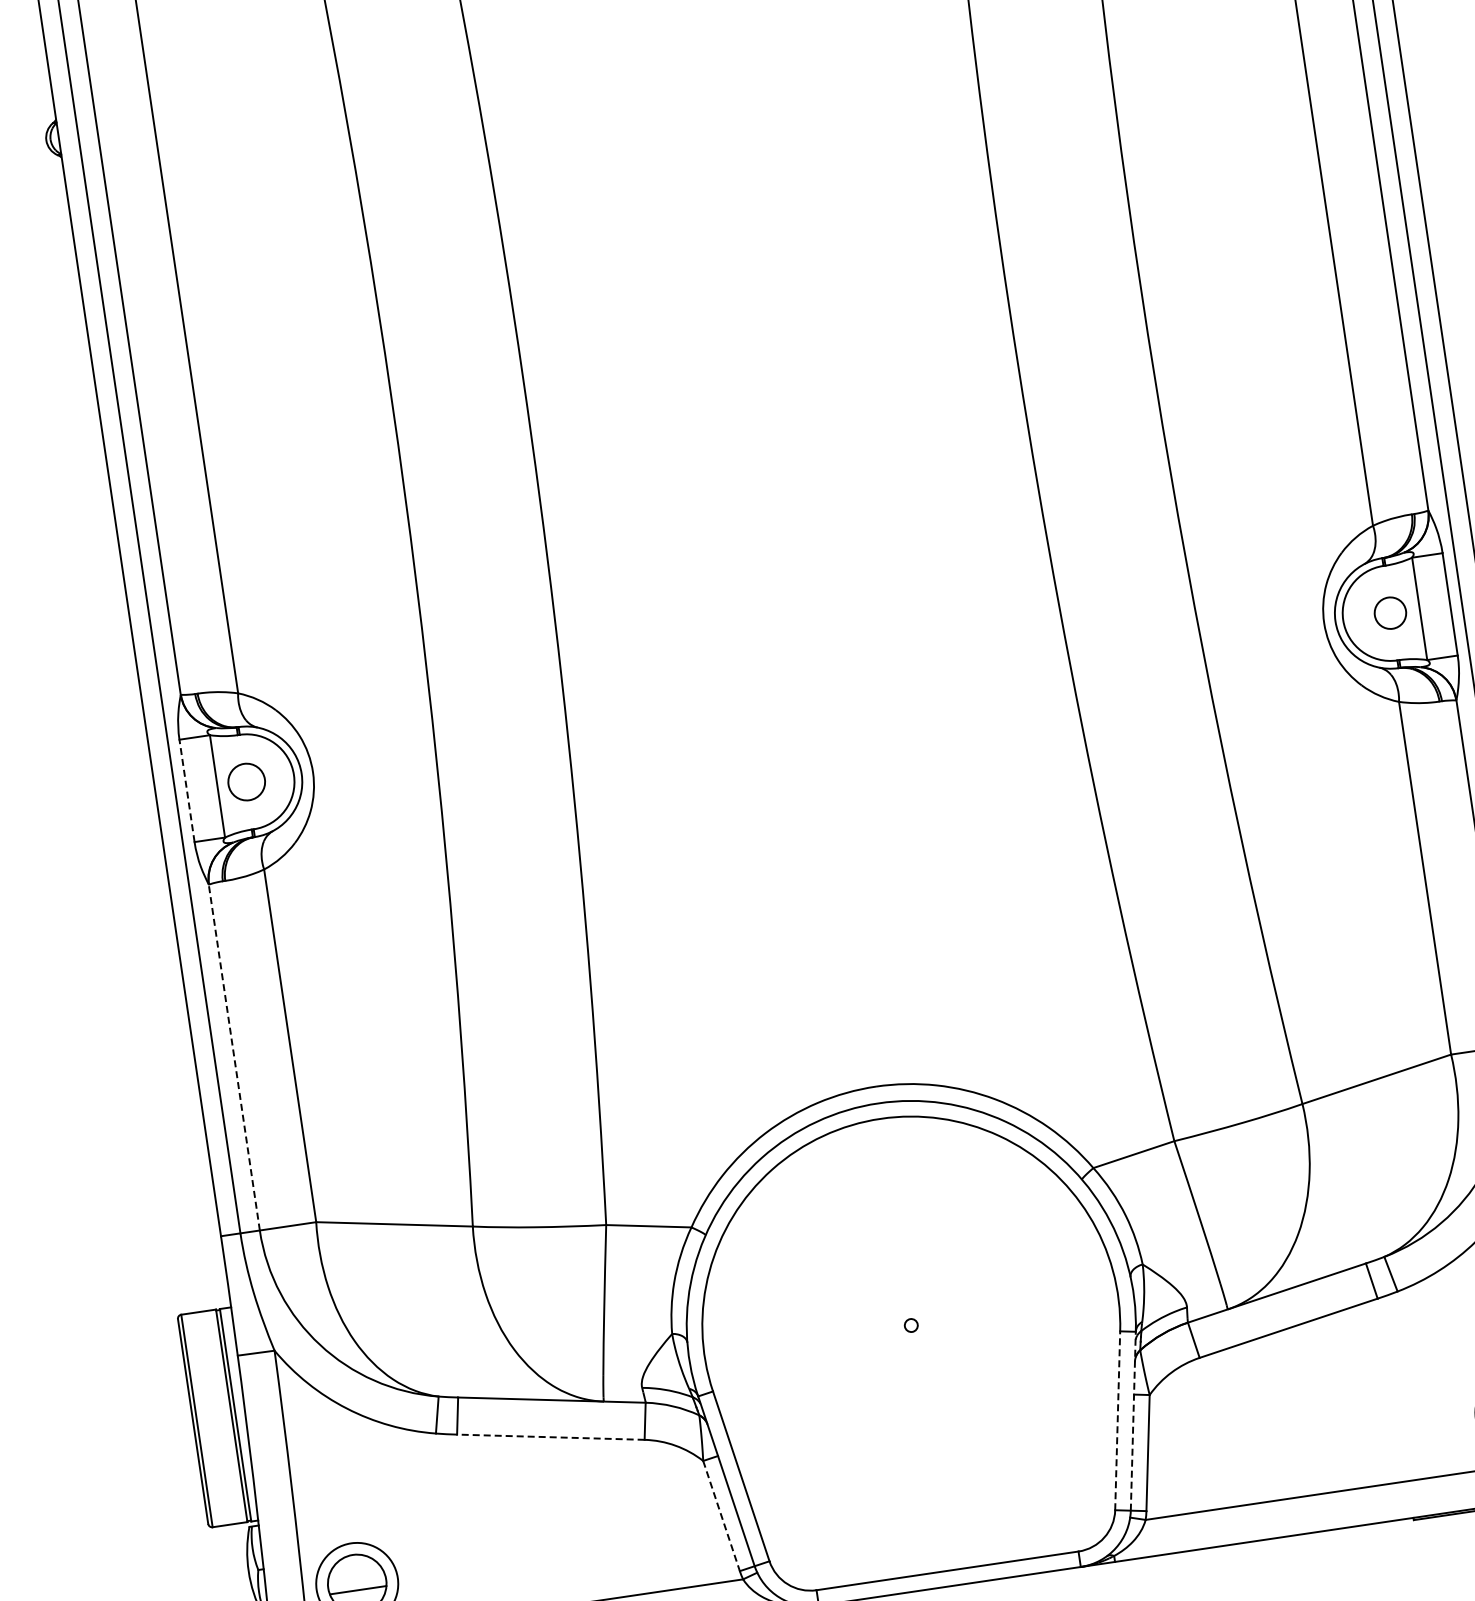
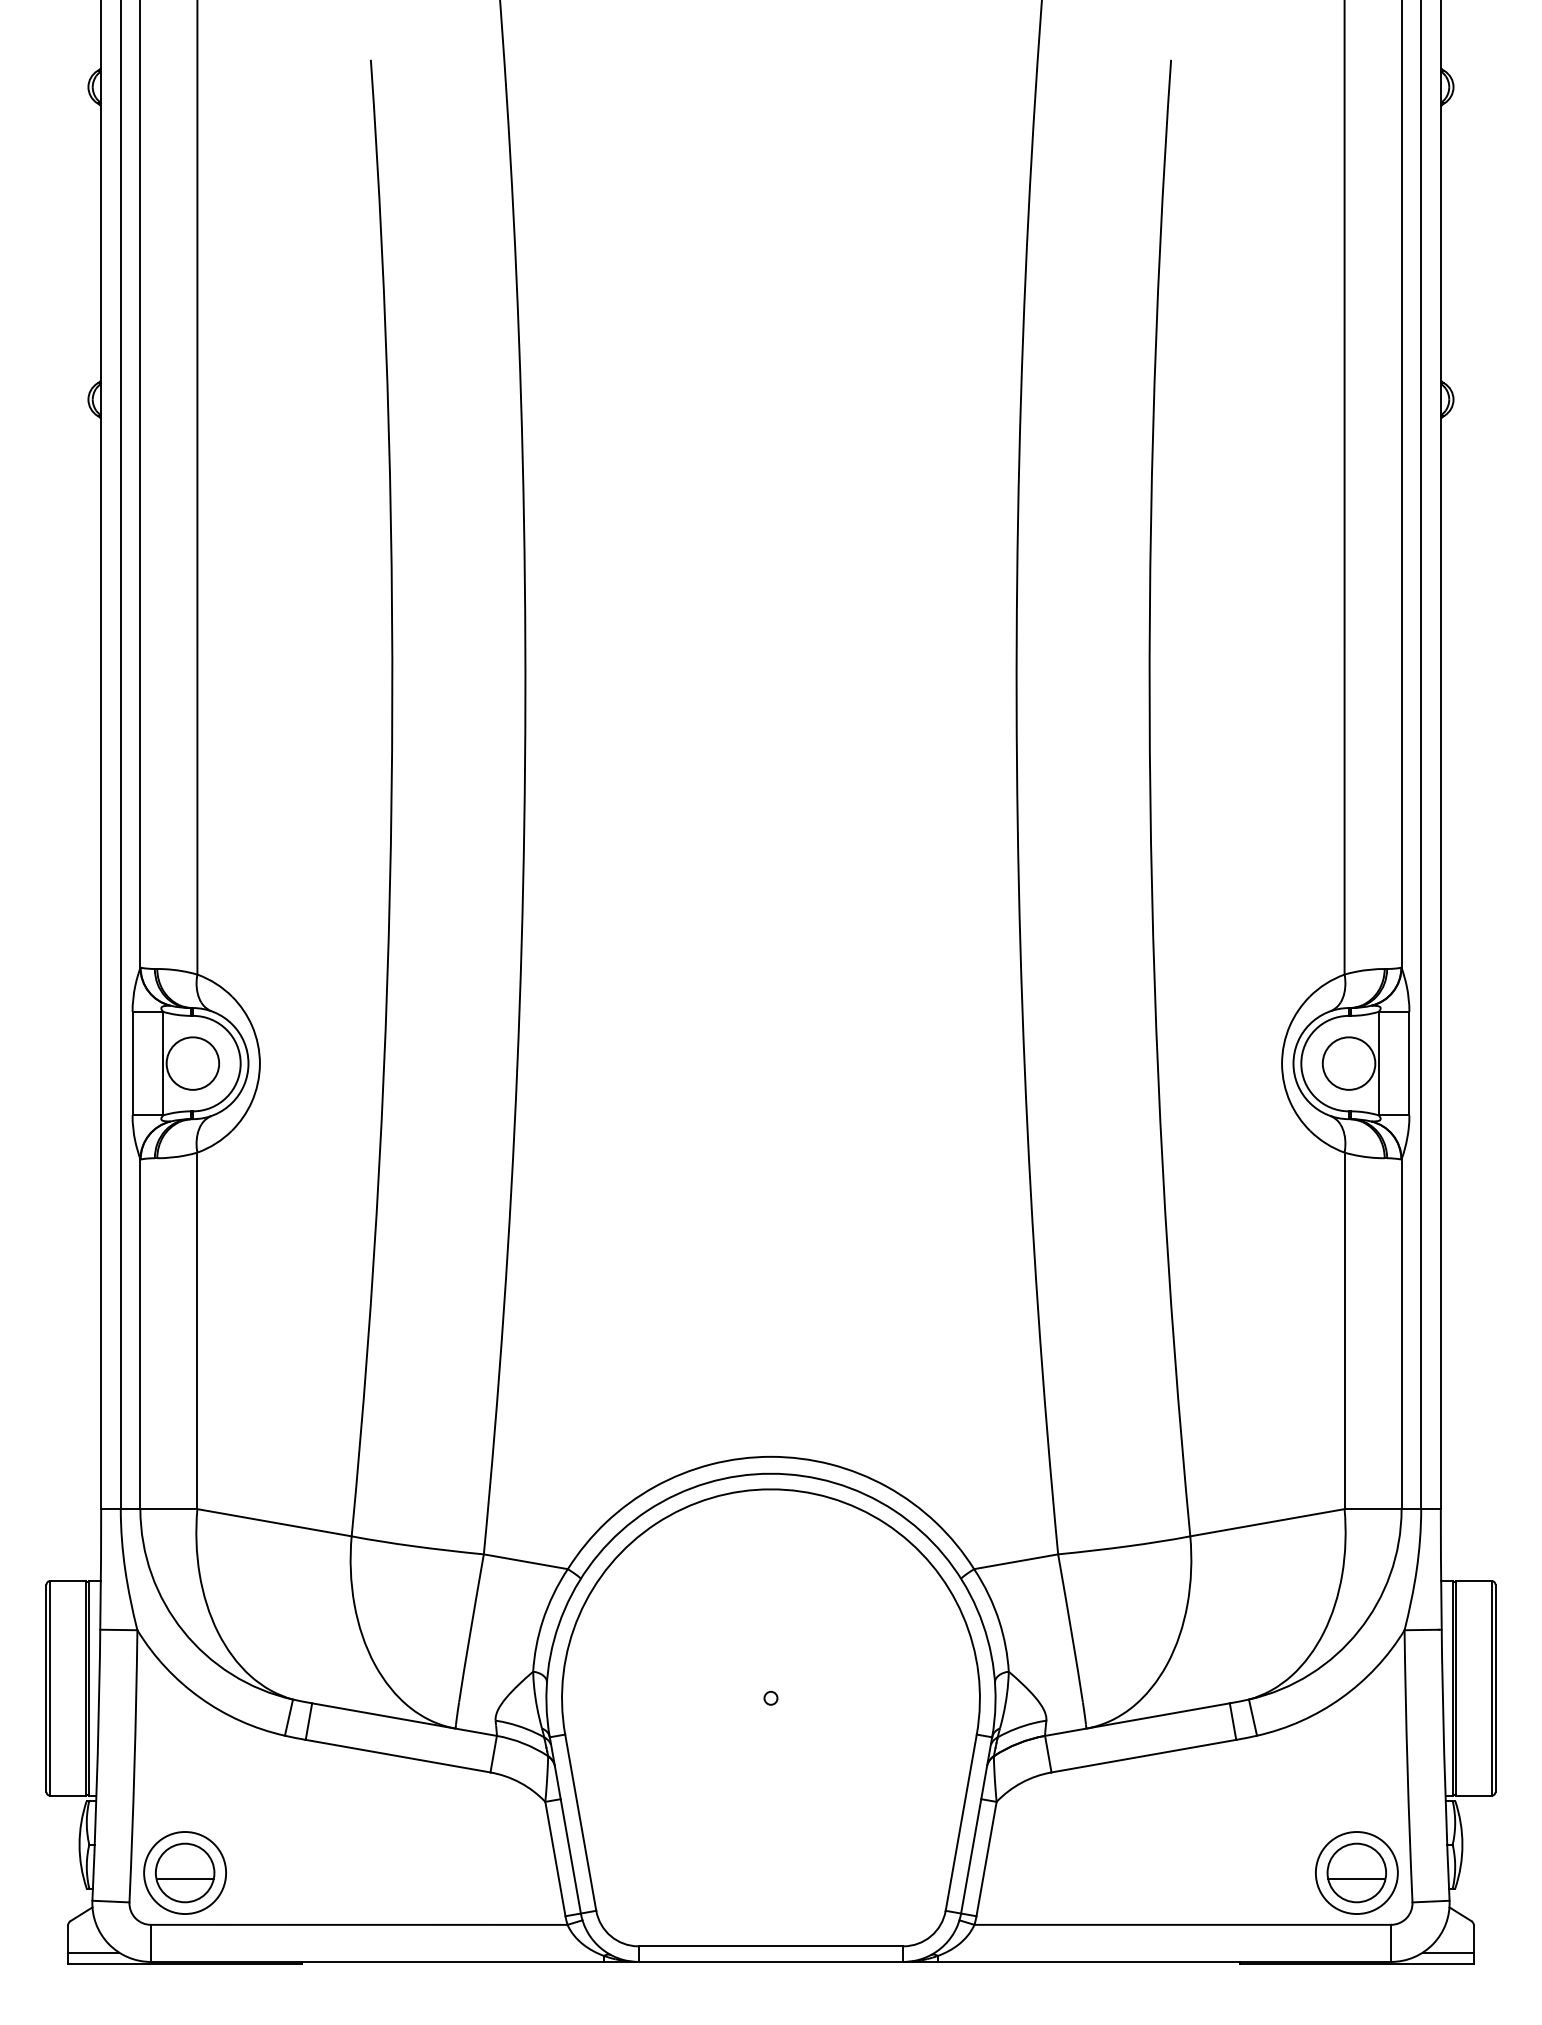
circle: (1389, 613) -> (1348, 1063), size x1.67
circle: (246, 782) -> (192, 1063), size x1.43
line: (186, 790) -> (132, 1063), dashed -> solid
line: (234, 1057) -> (140, 1334), dashed -> solid
line: (1117, 1420) -> (961, 1822), dashed -> solid
line: (1133, 1420) -> (976, 1824), dashed -> solid
line: (551, 1437) -> (398, 1756), dashed -> solid
line: (721, 1516) -> (555, 1859), dashed -> solid

